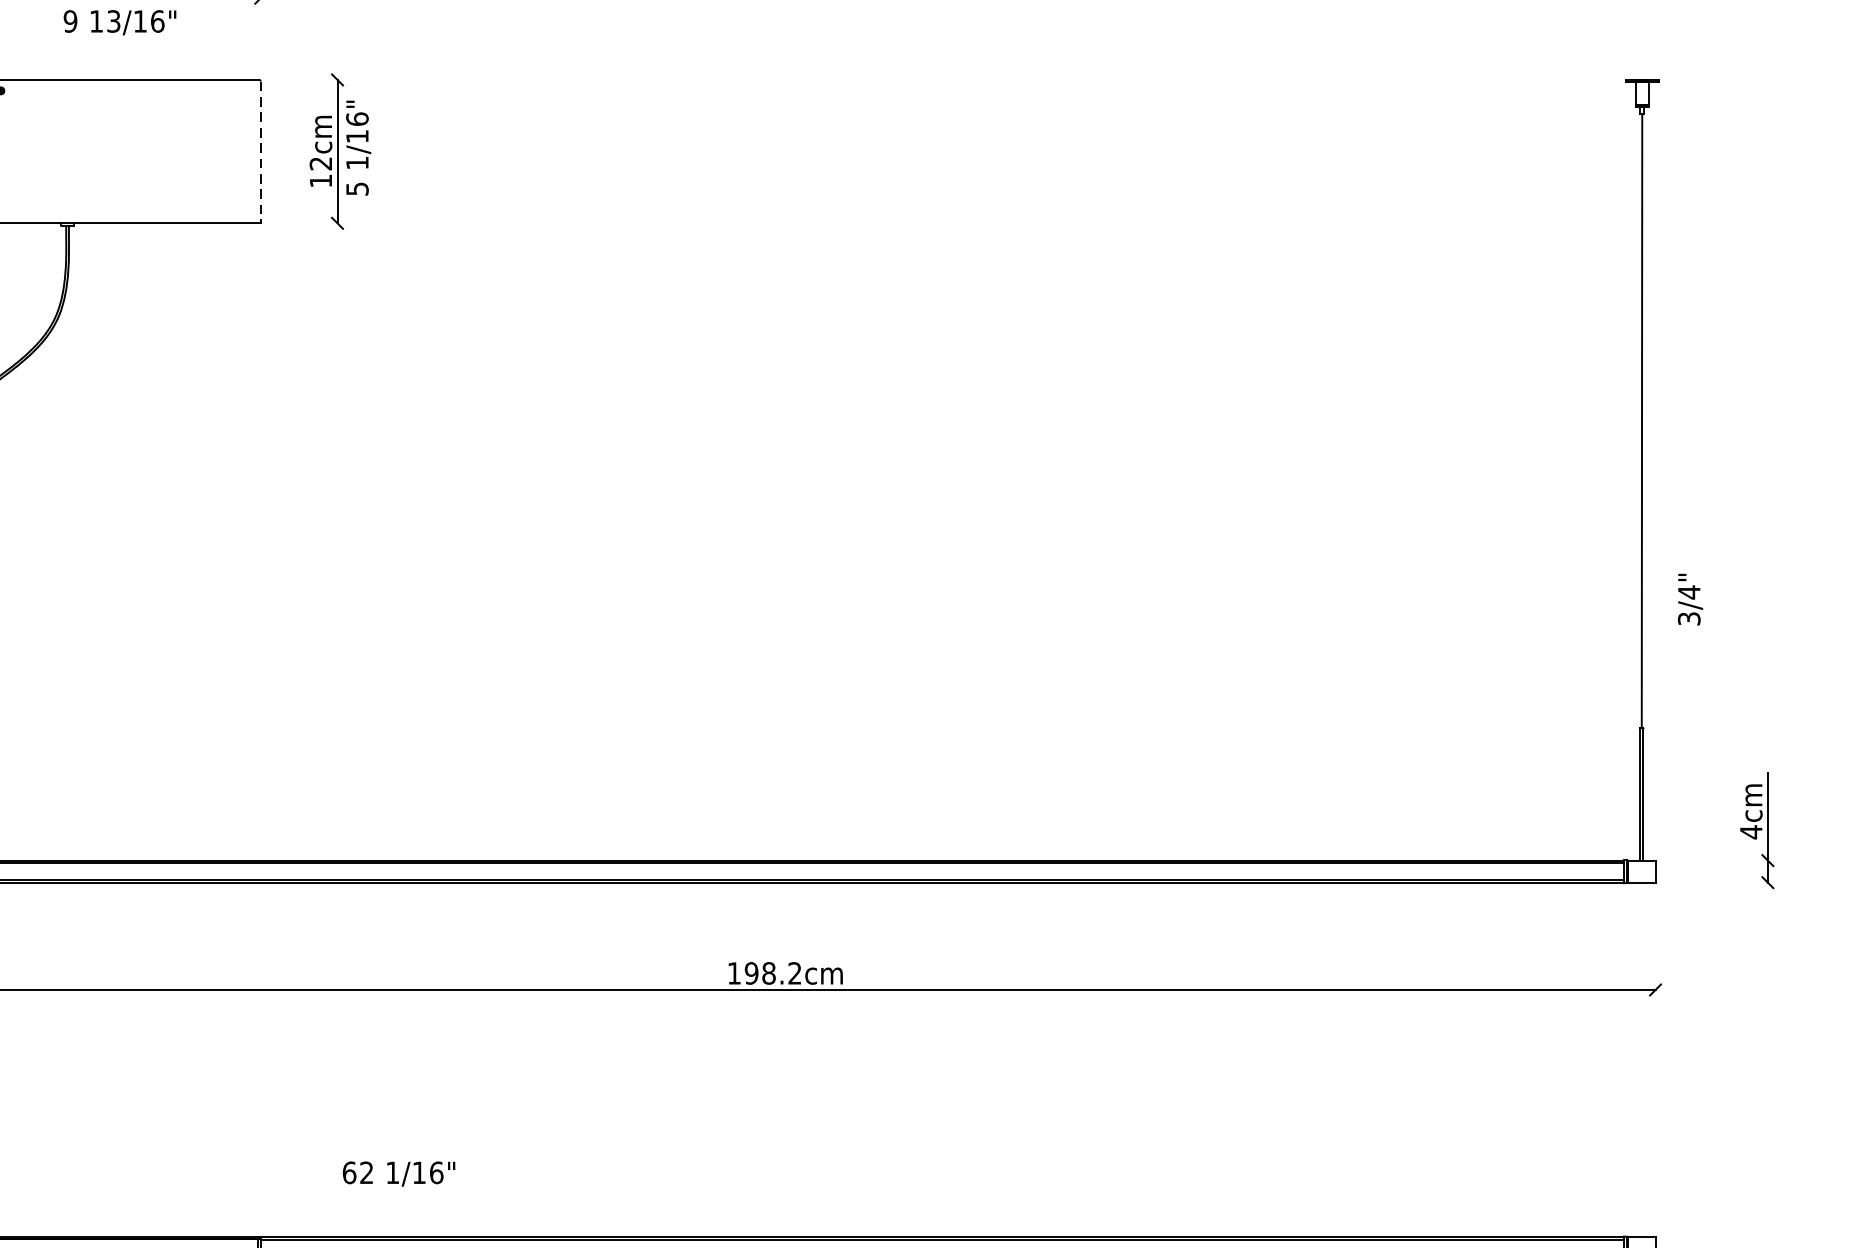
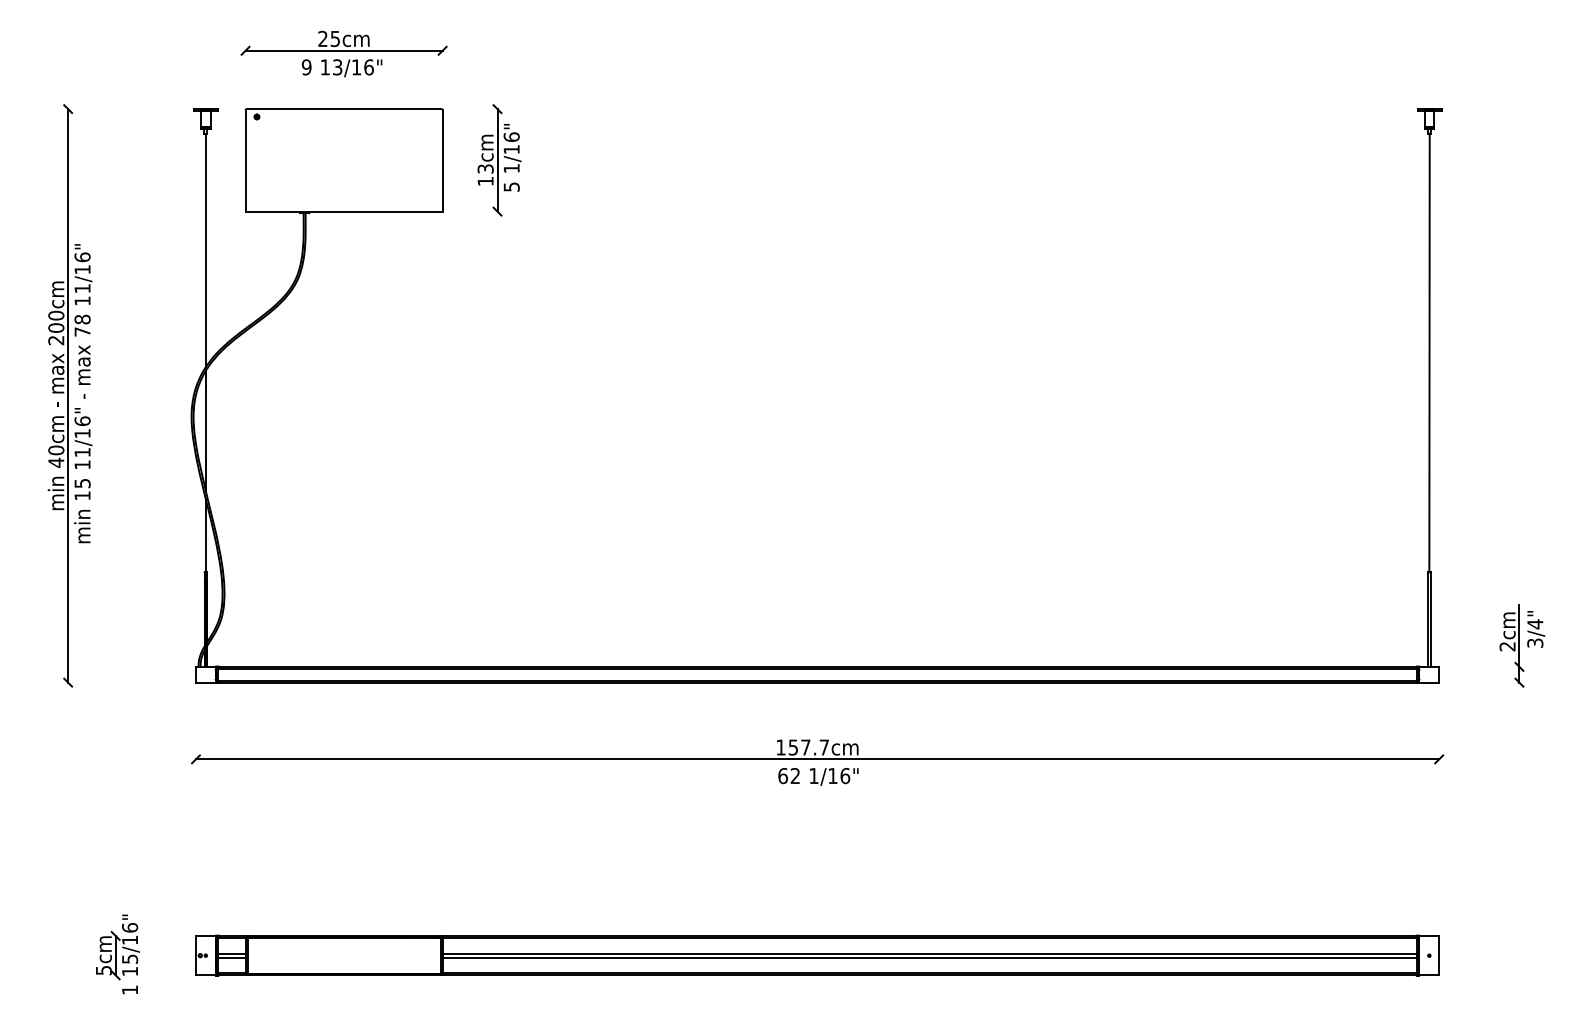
line: (260, 151) -> (442, 160), dashed -> solid
text: (320, 162) -> (485, 168), 12cm -> 13cm
text: (1690, 599) -> (1536, 629), moved
text: (1751, 832) -> (1507, 646), 4cm -> 2cm
text: (772, 973) -> (808, 747), 198.2cm -> 157.7cm
text: (399, 1173) -> (818, 776), moved

